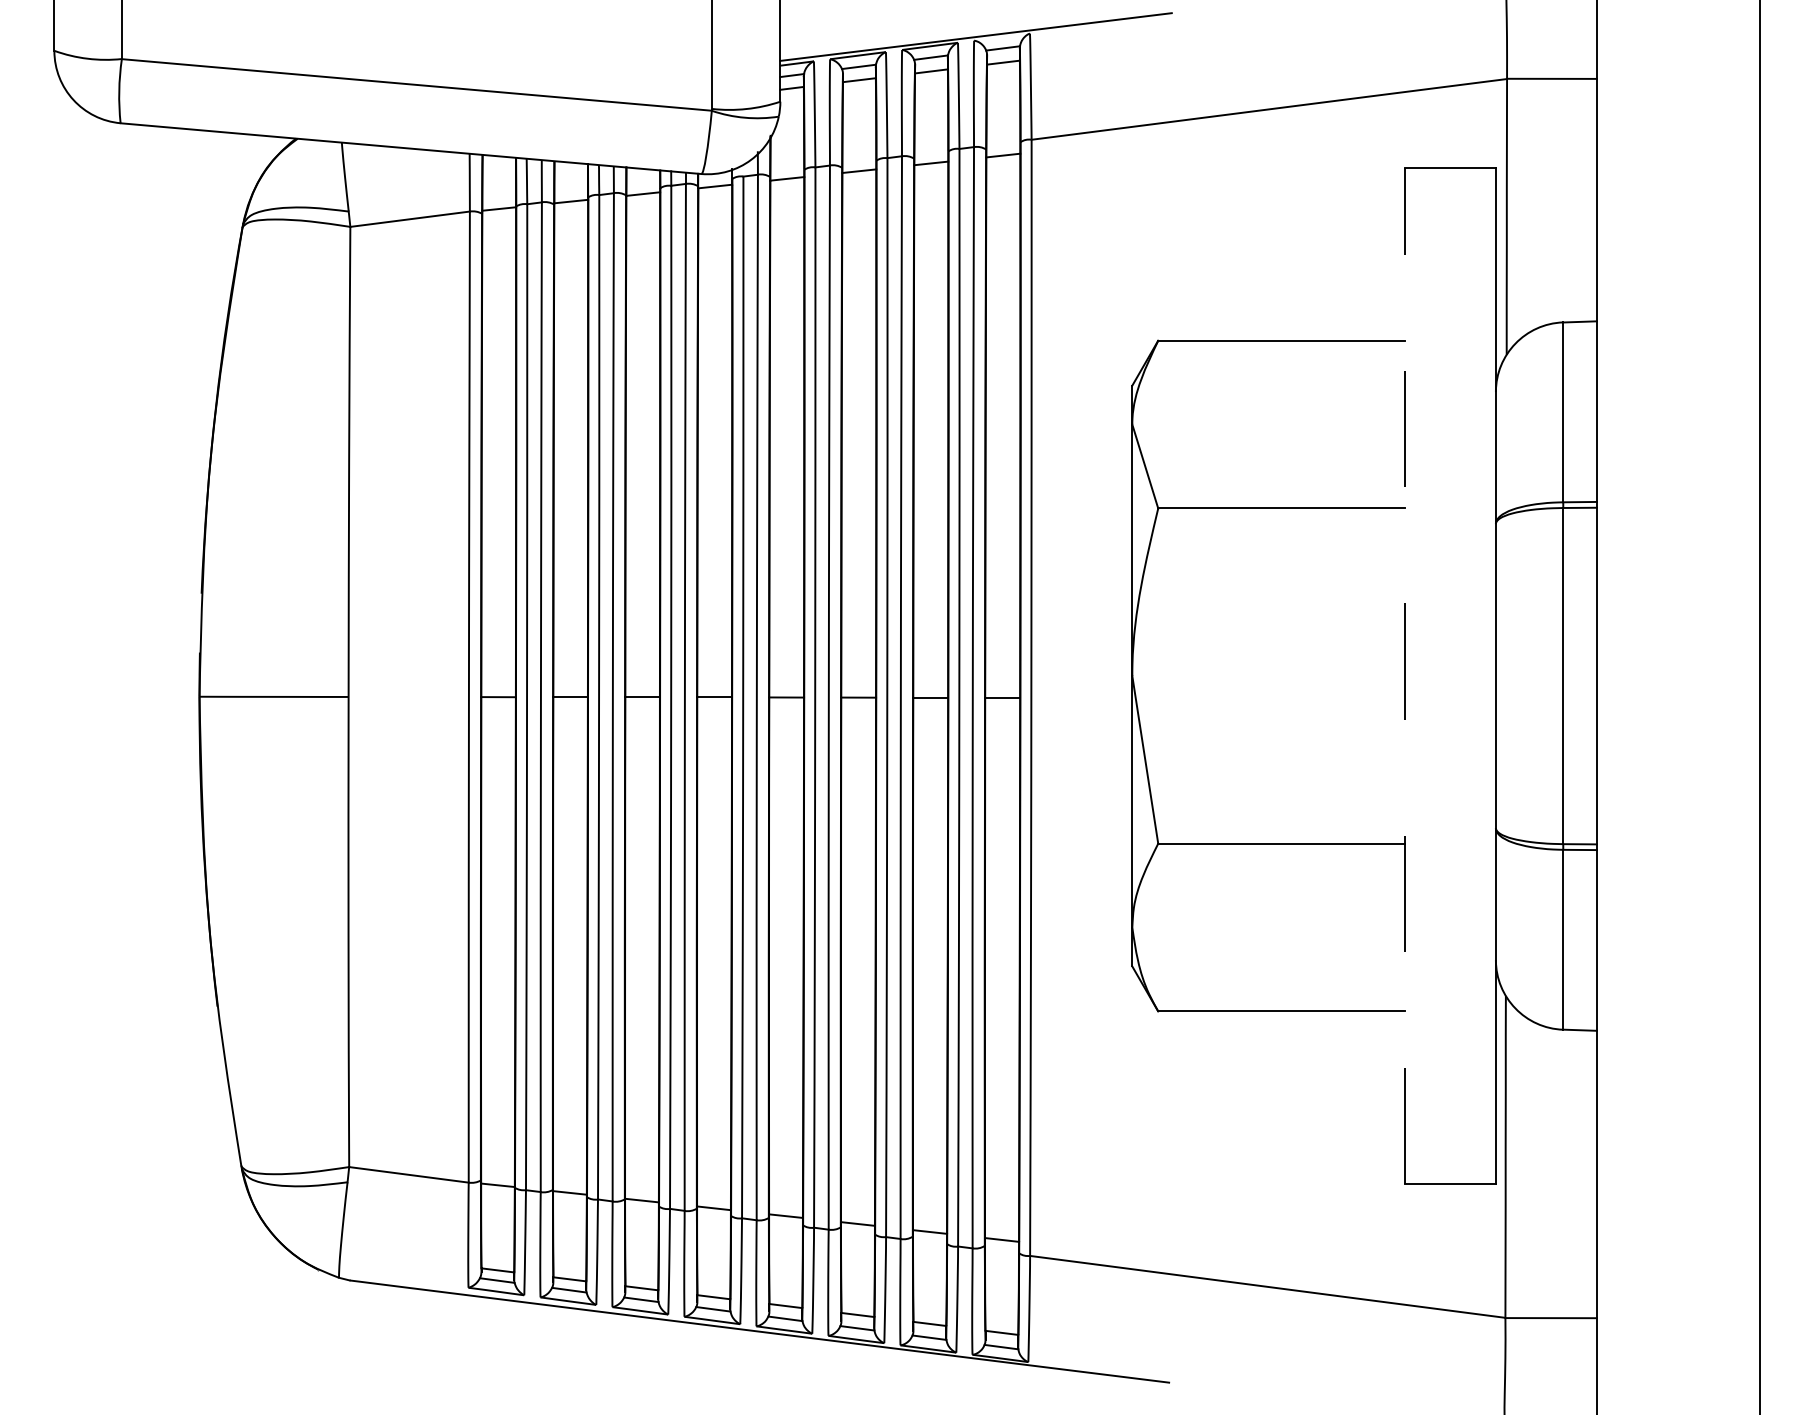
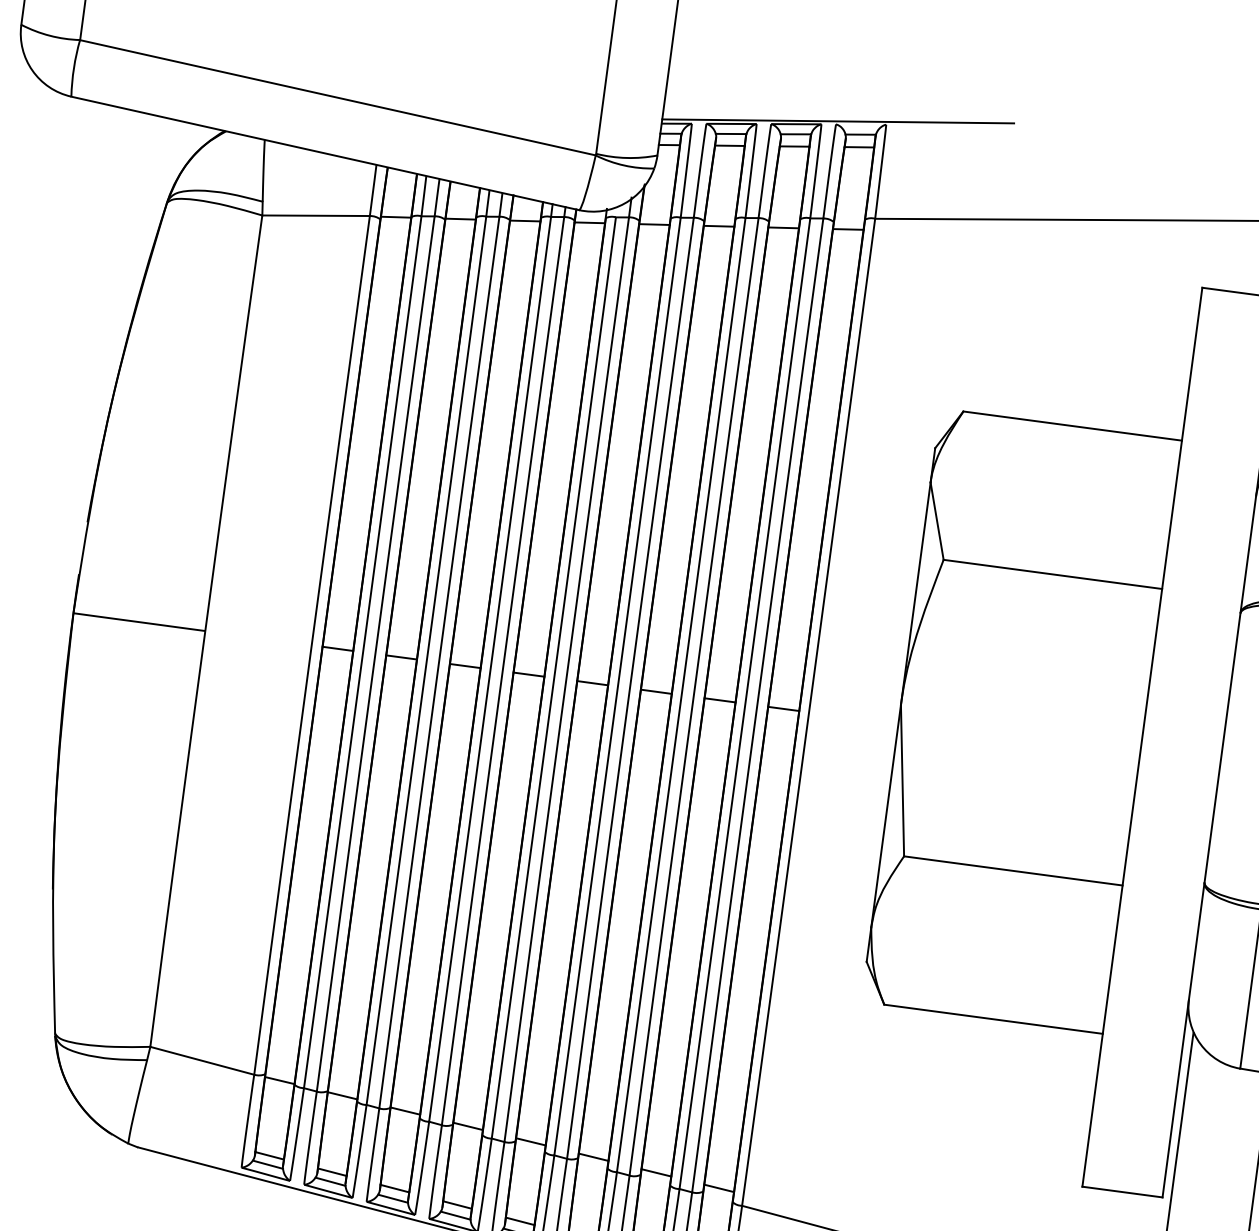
line: (1405, 675) -> (1142, 736), dashed -> solid

